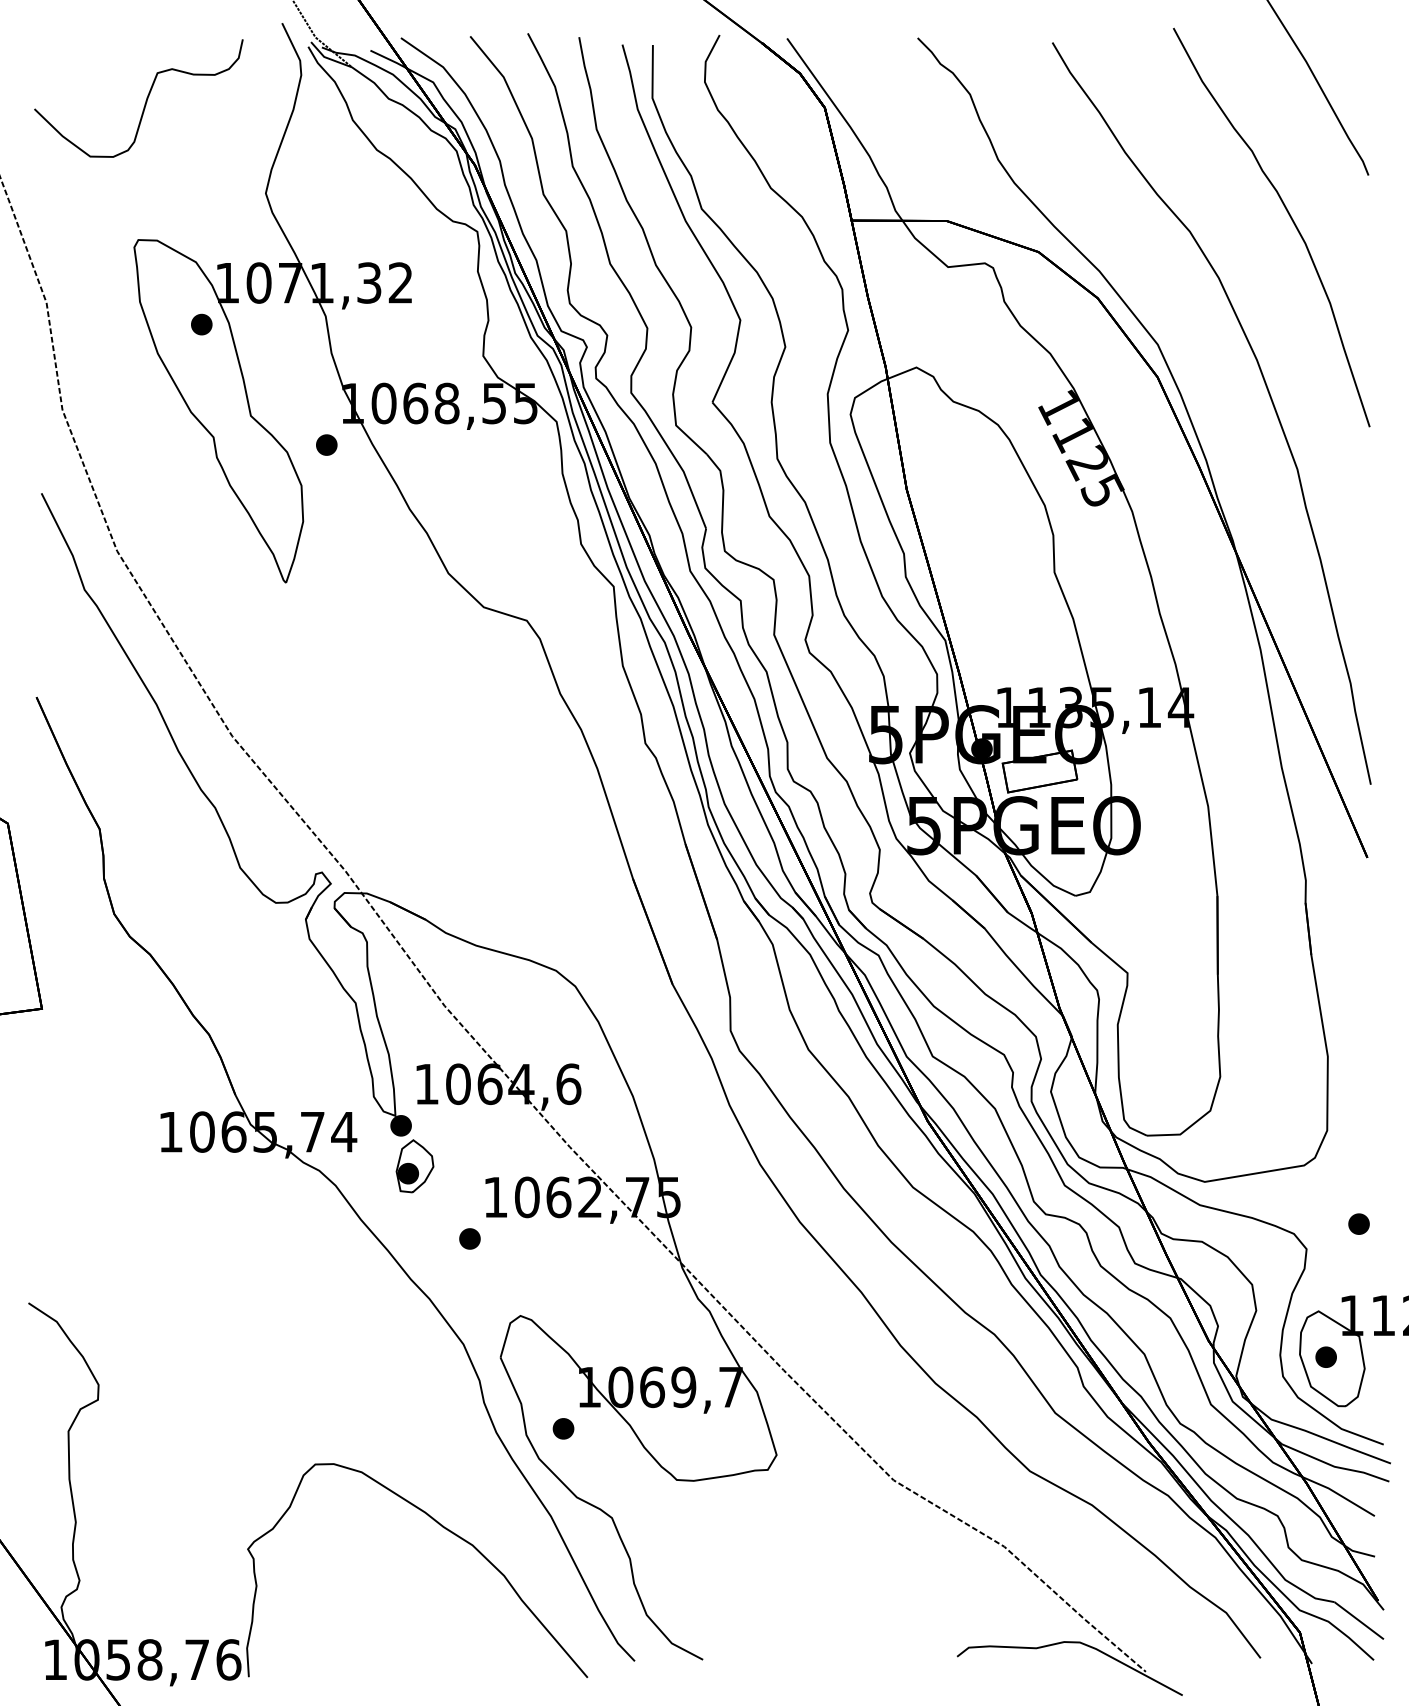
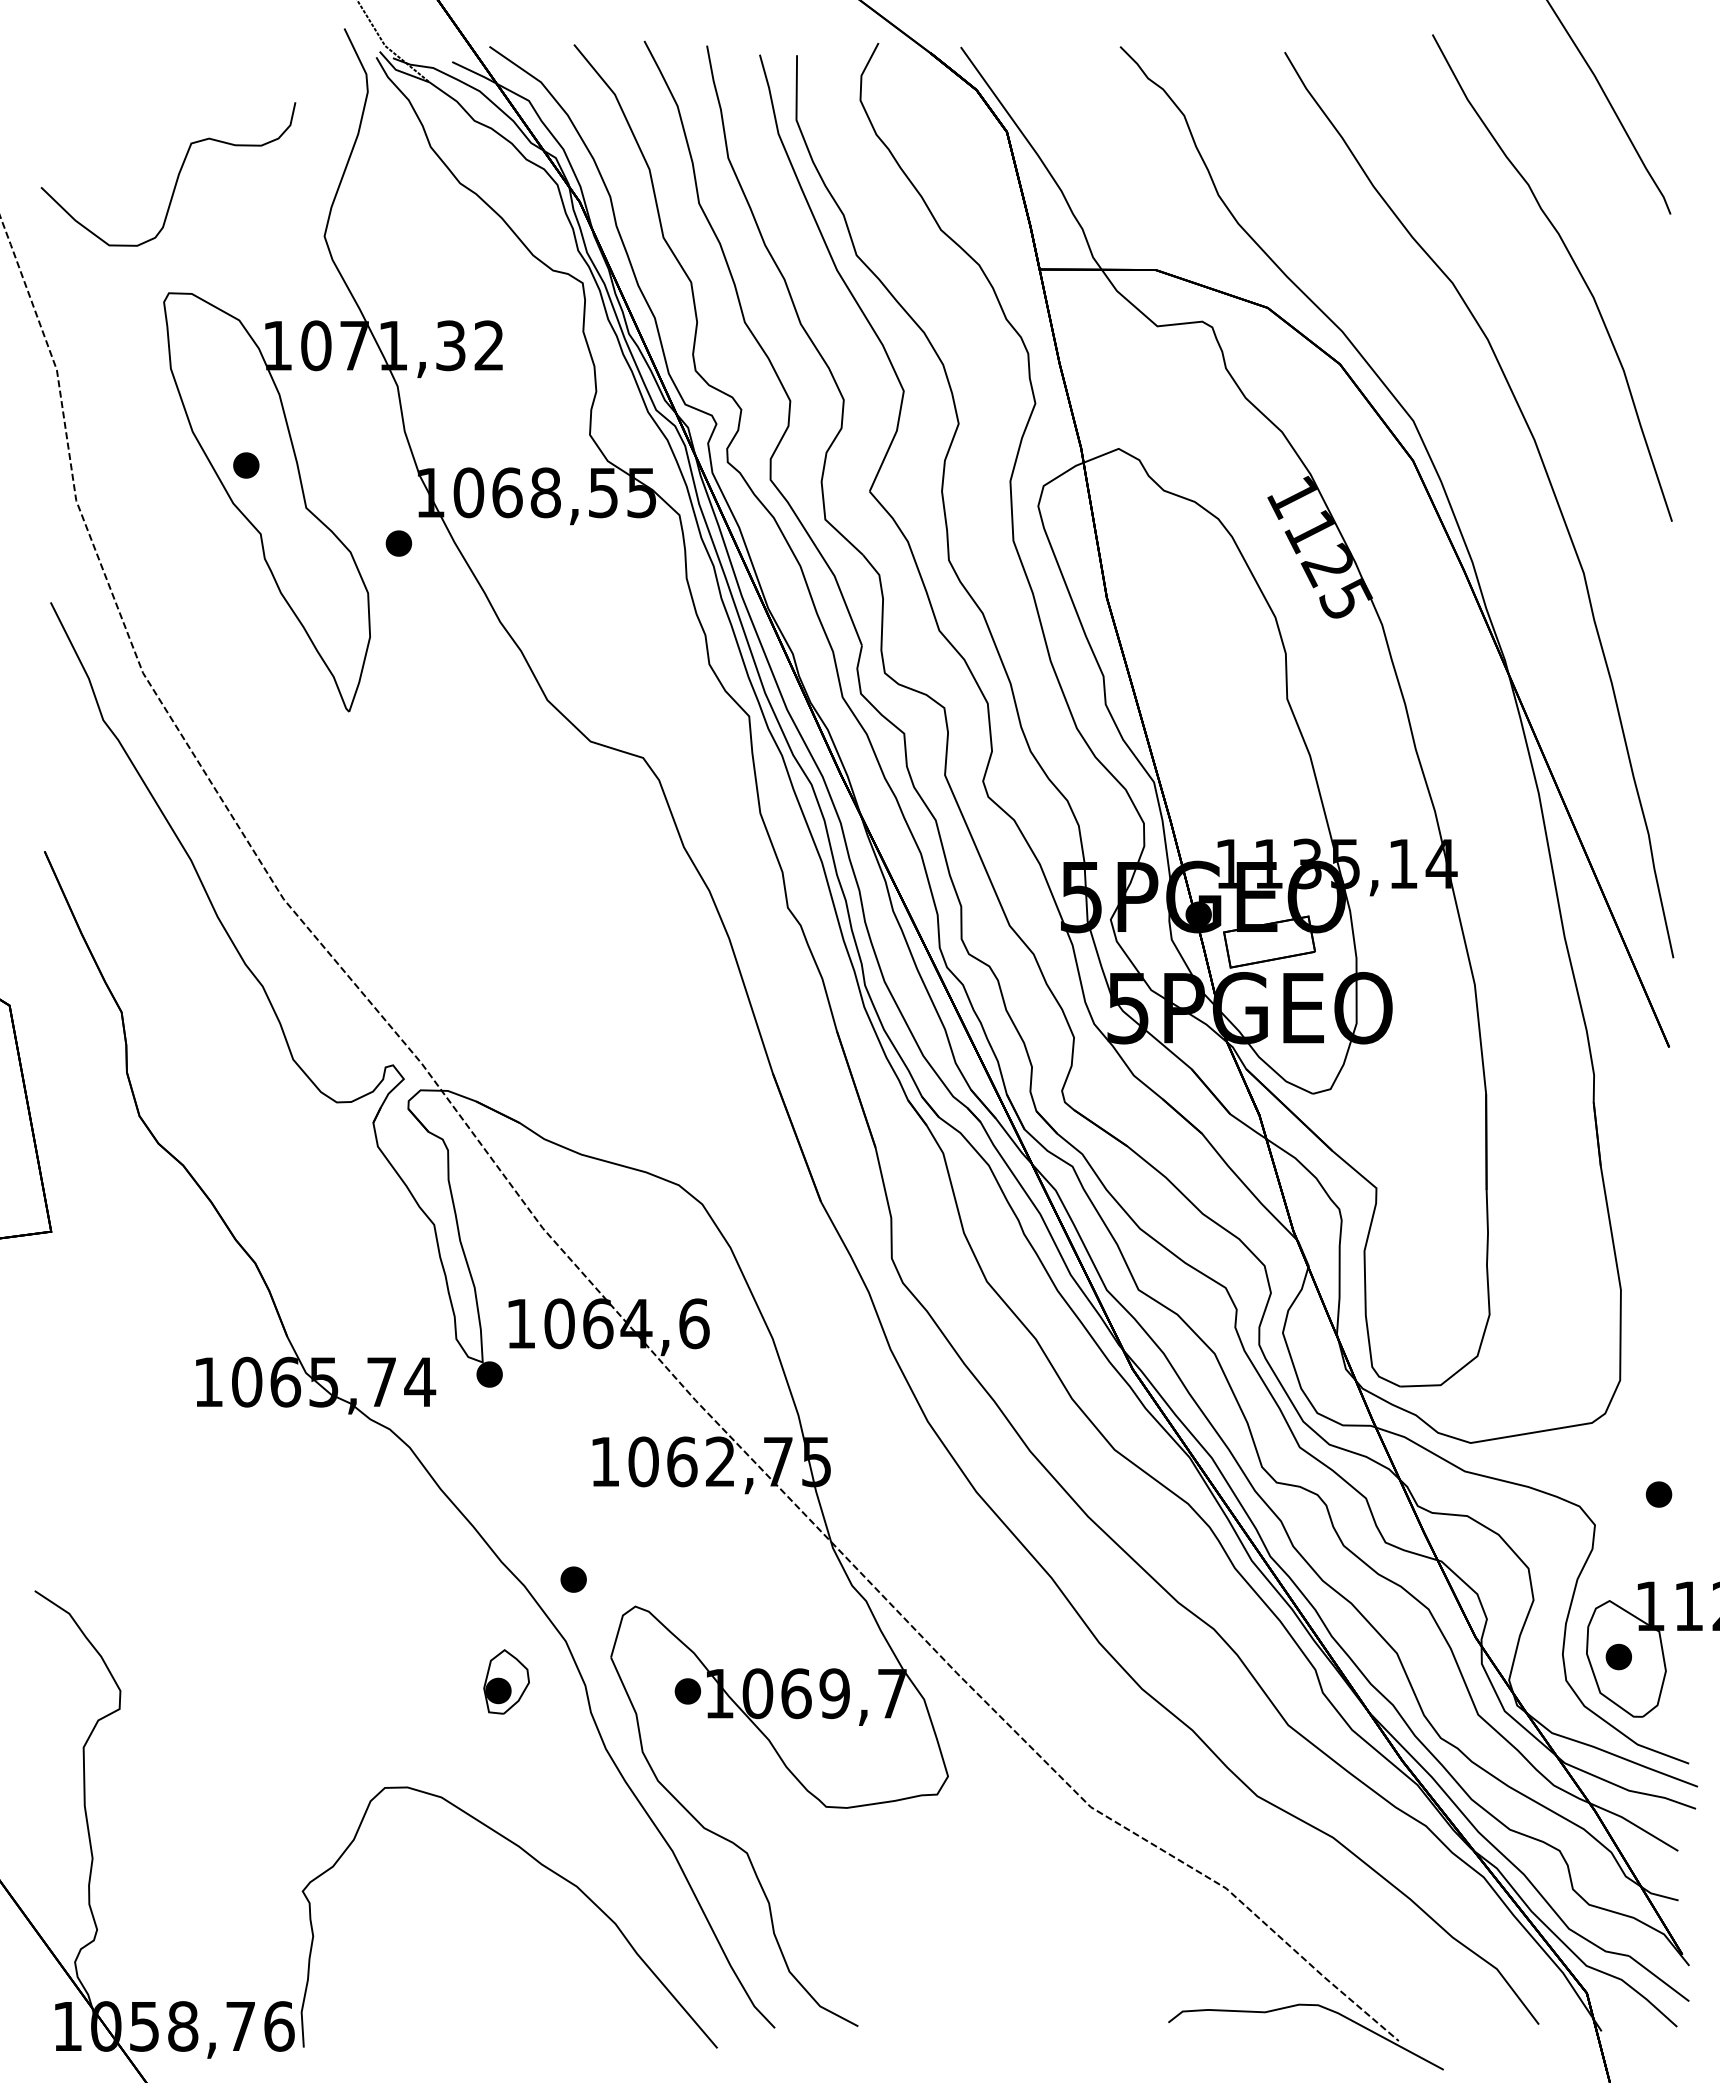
curve: (145, 101) -> (176, 178), moved
part: (201, 324) -> (246, 465), moved
part: (414, 1165) -> (506, 1681), moved
part: (469, 1238) -> (573, 1579), moved
part: (563, 1428) -> (687, 1691), moved

